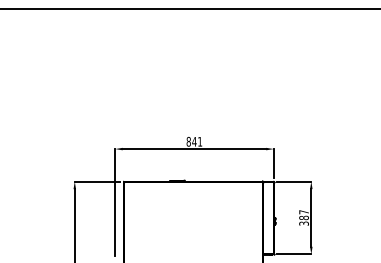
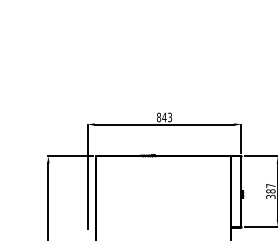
text: (200, 141) -> (170, 117), 841 -> 843

